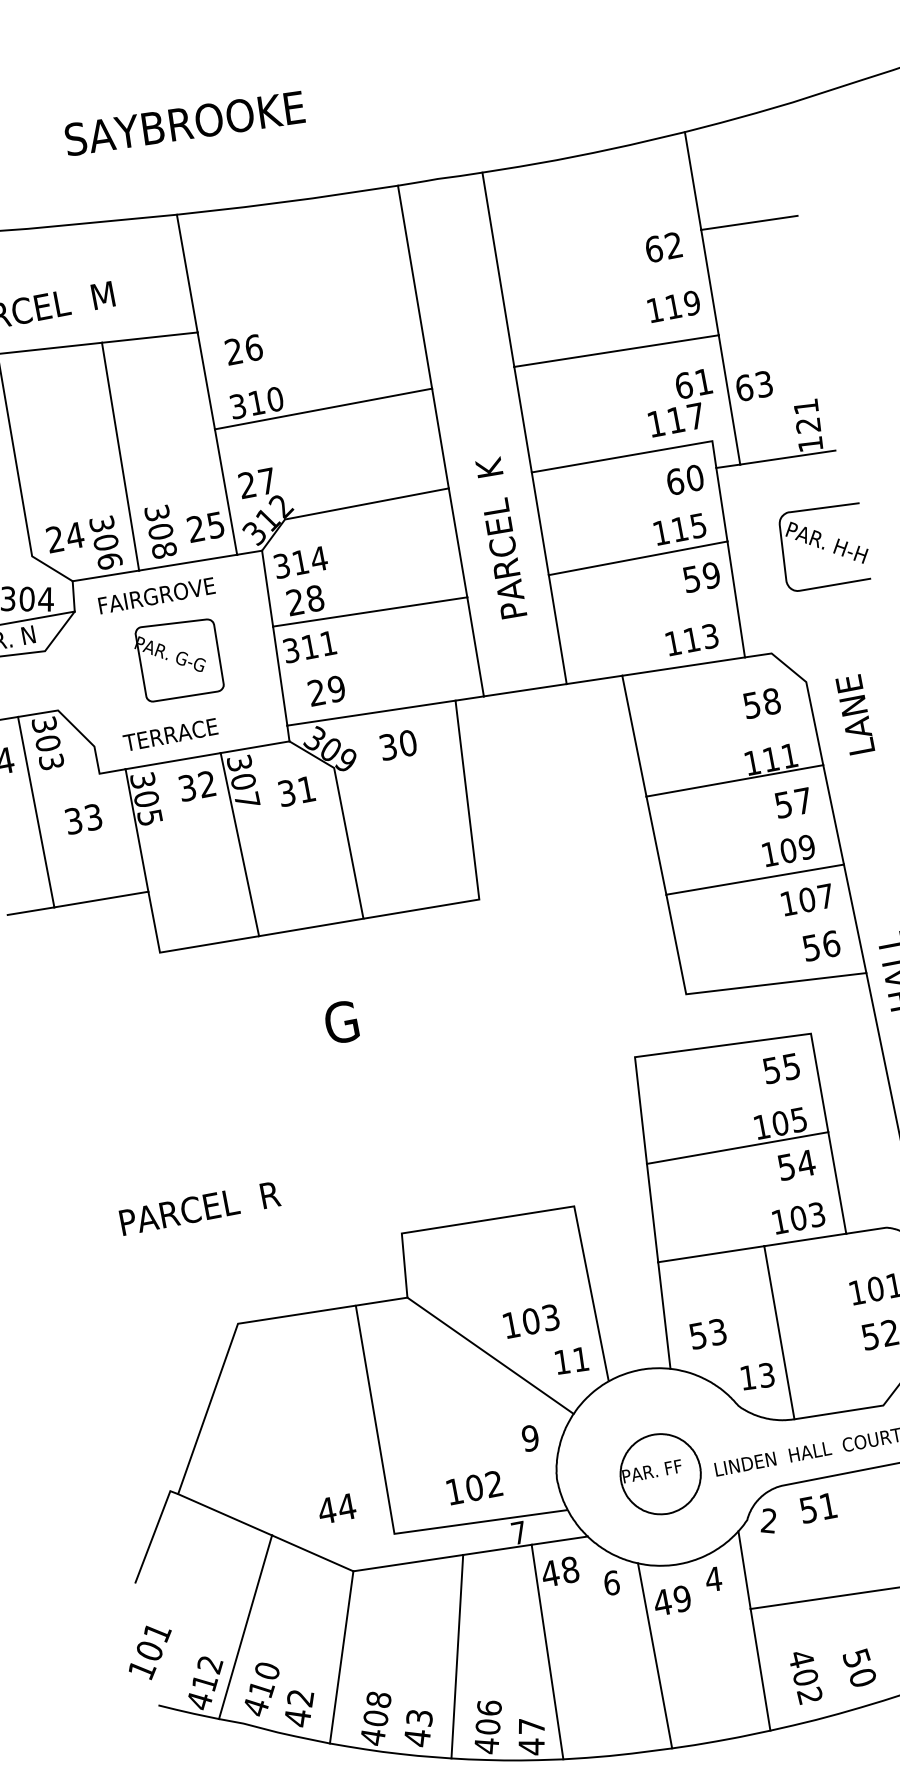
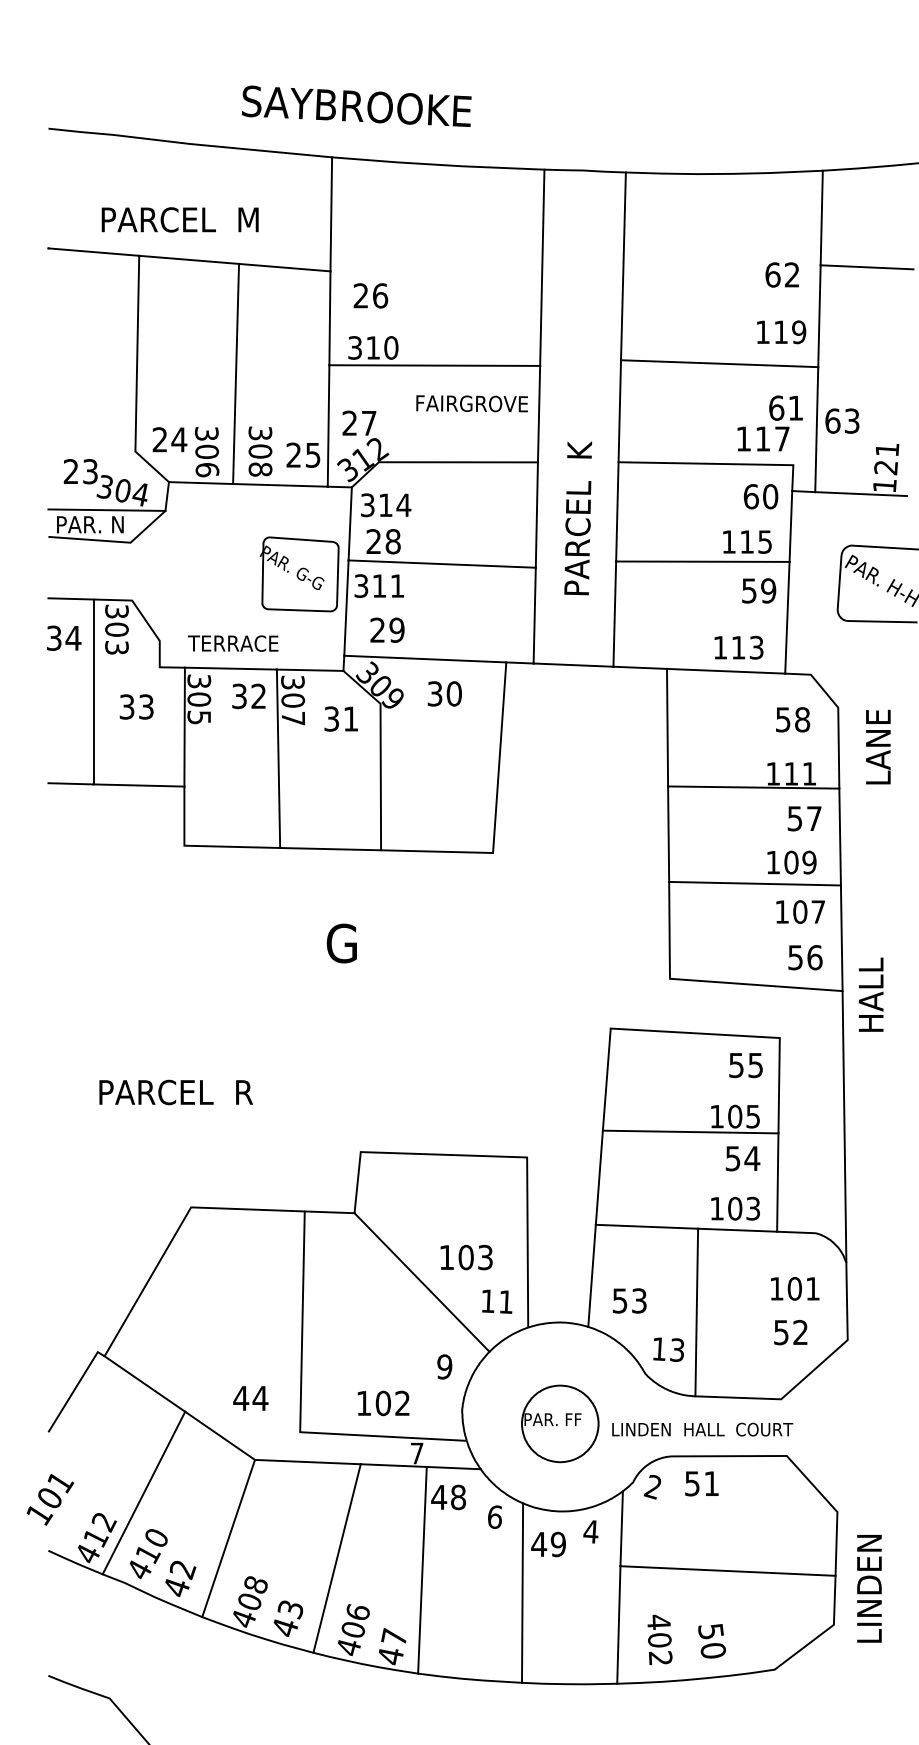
text: (184, 122) -> (356, 105), moved
text: (156, 595) -> (471, 403), moved
part: (178, 659) -> (299, 574), moved

